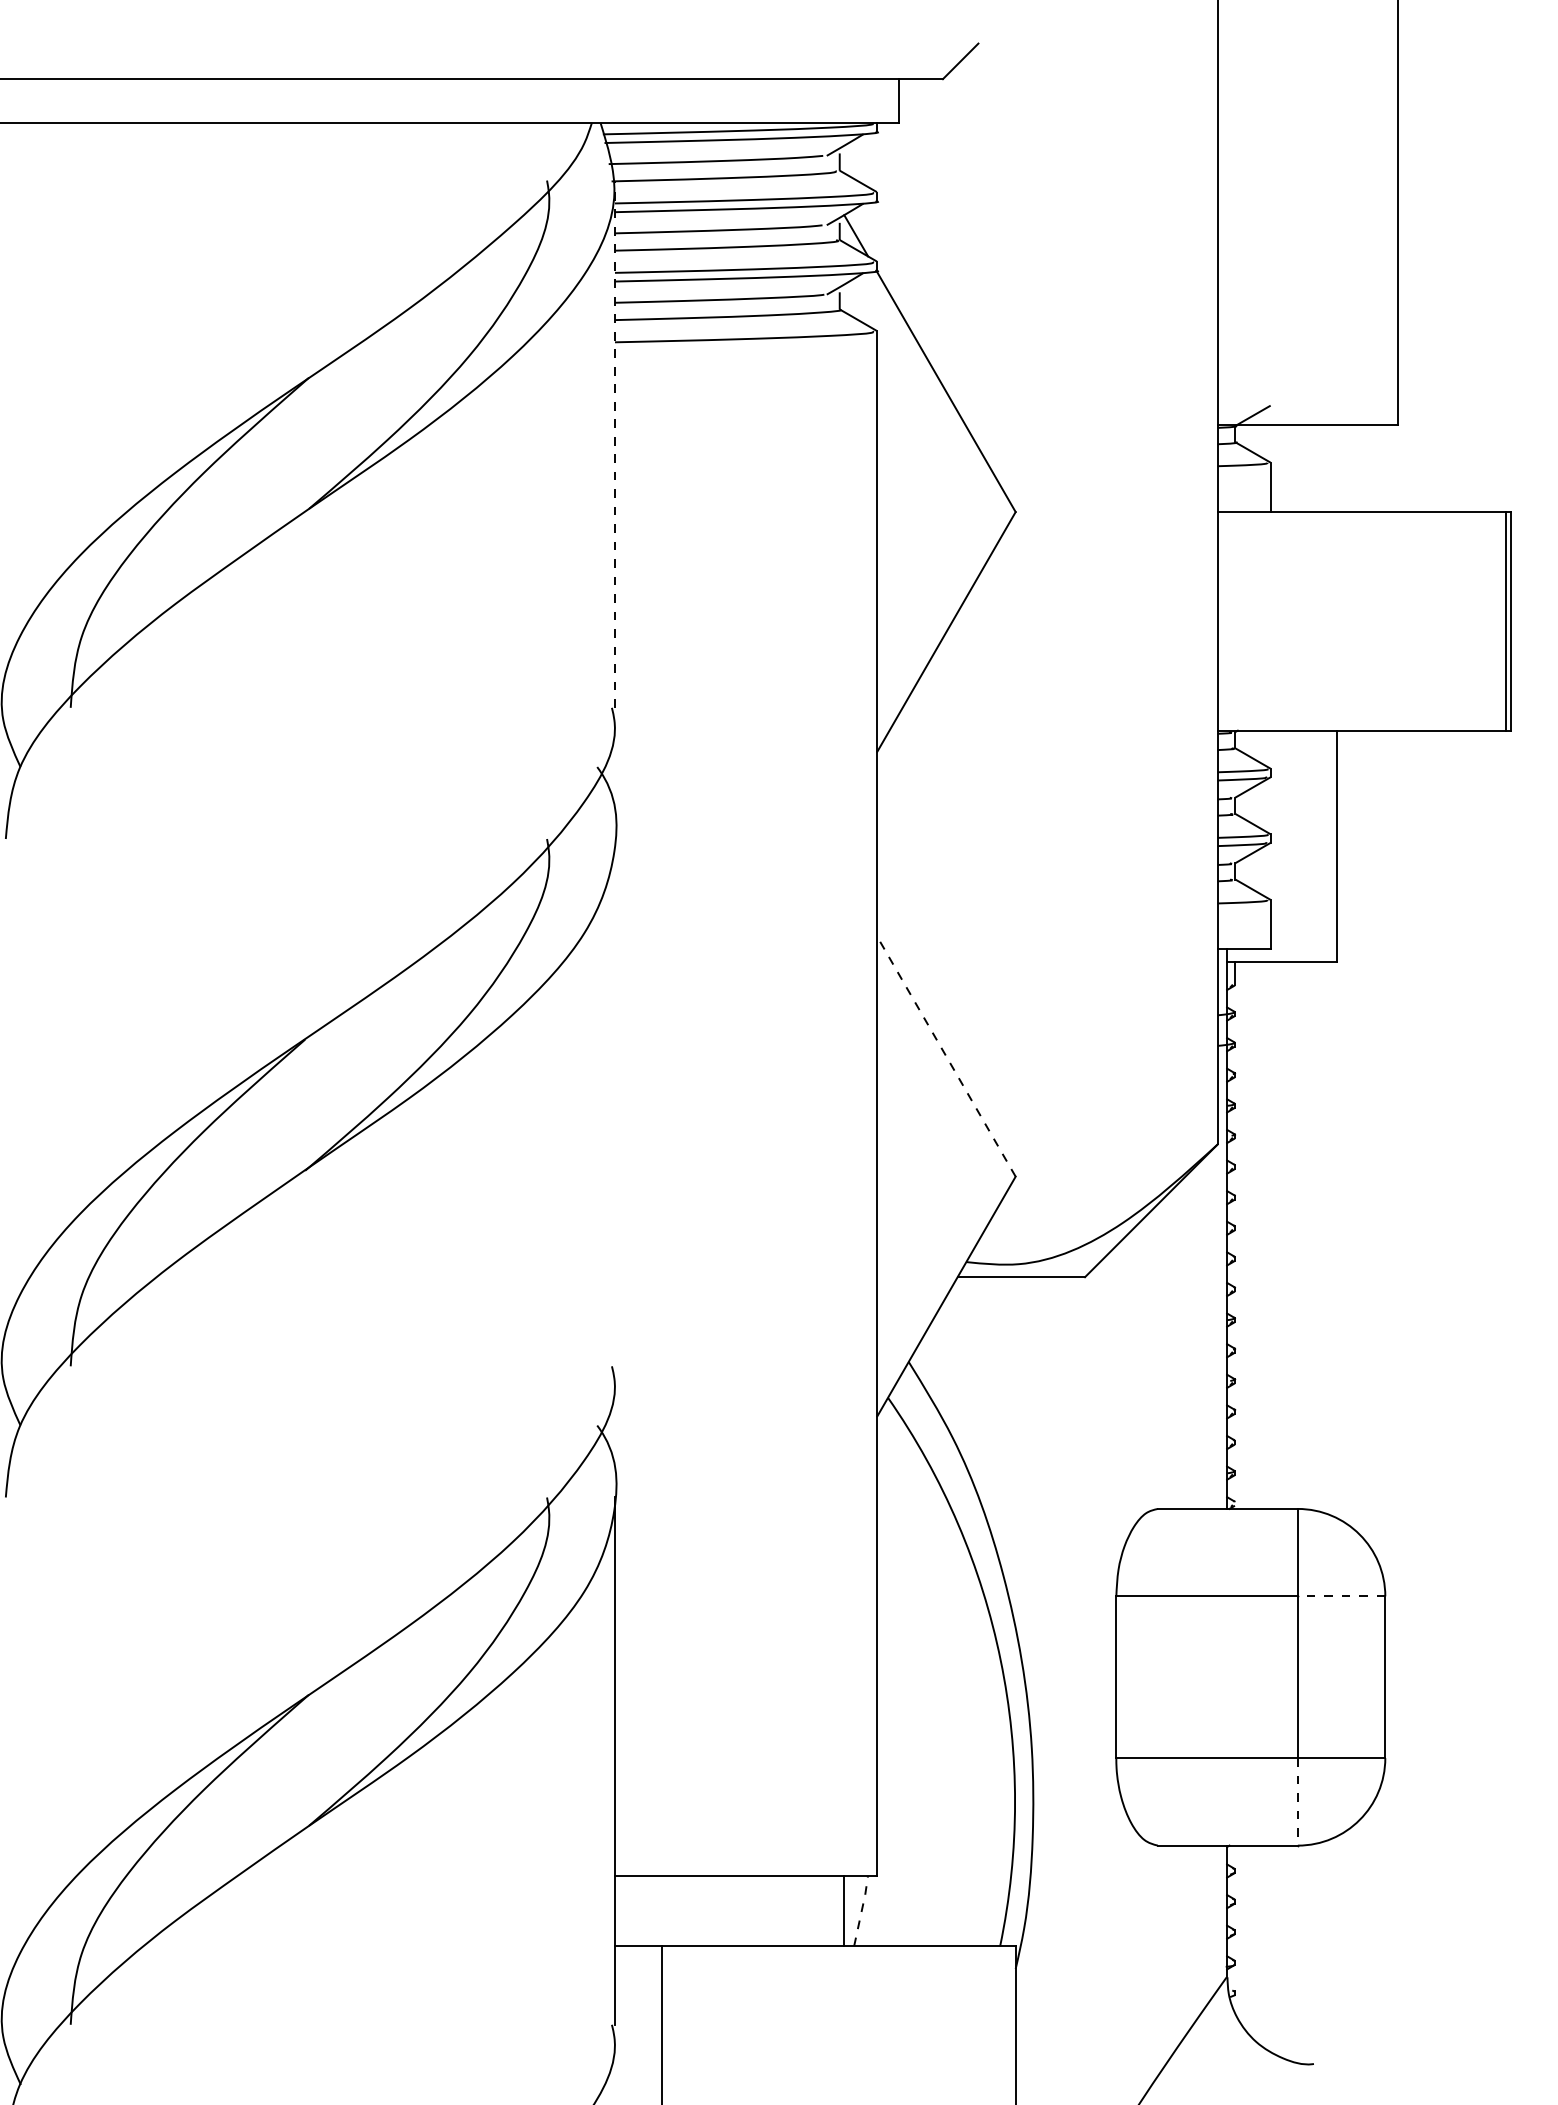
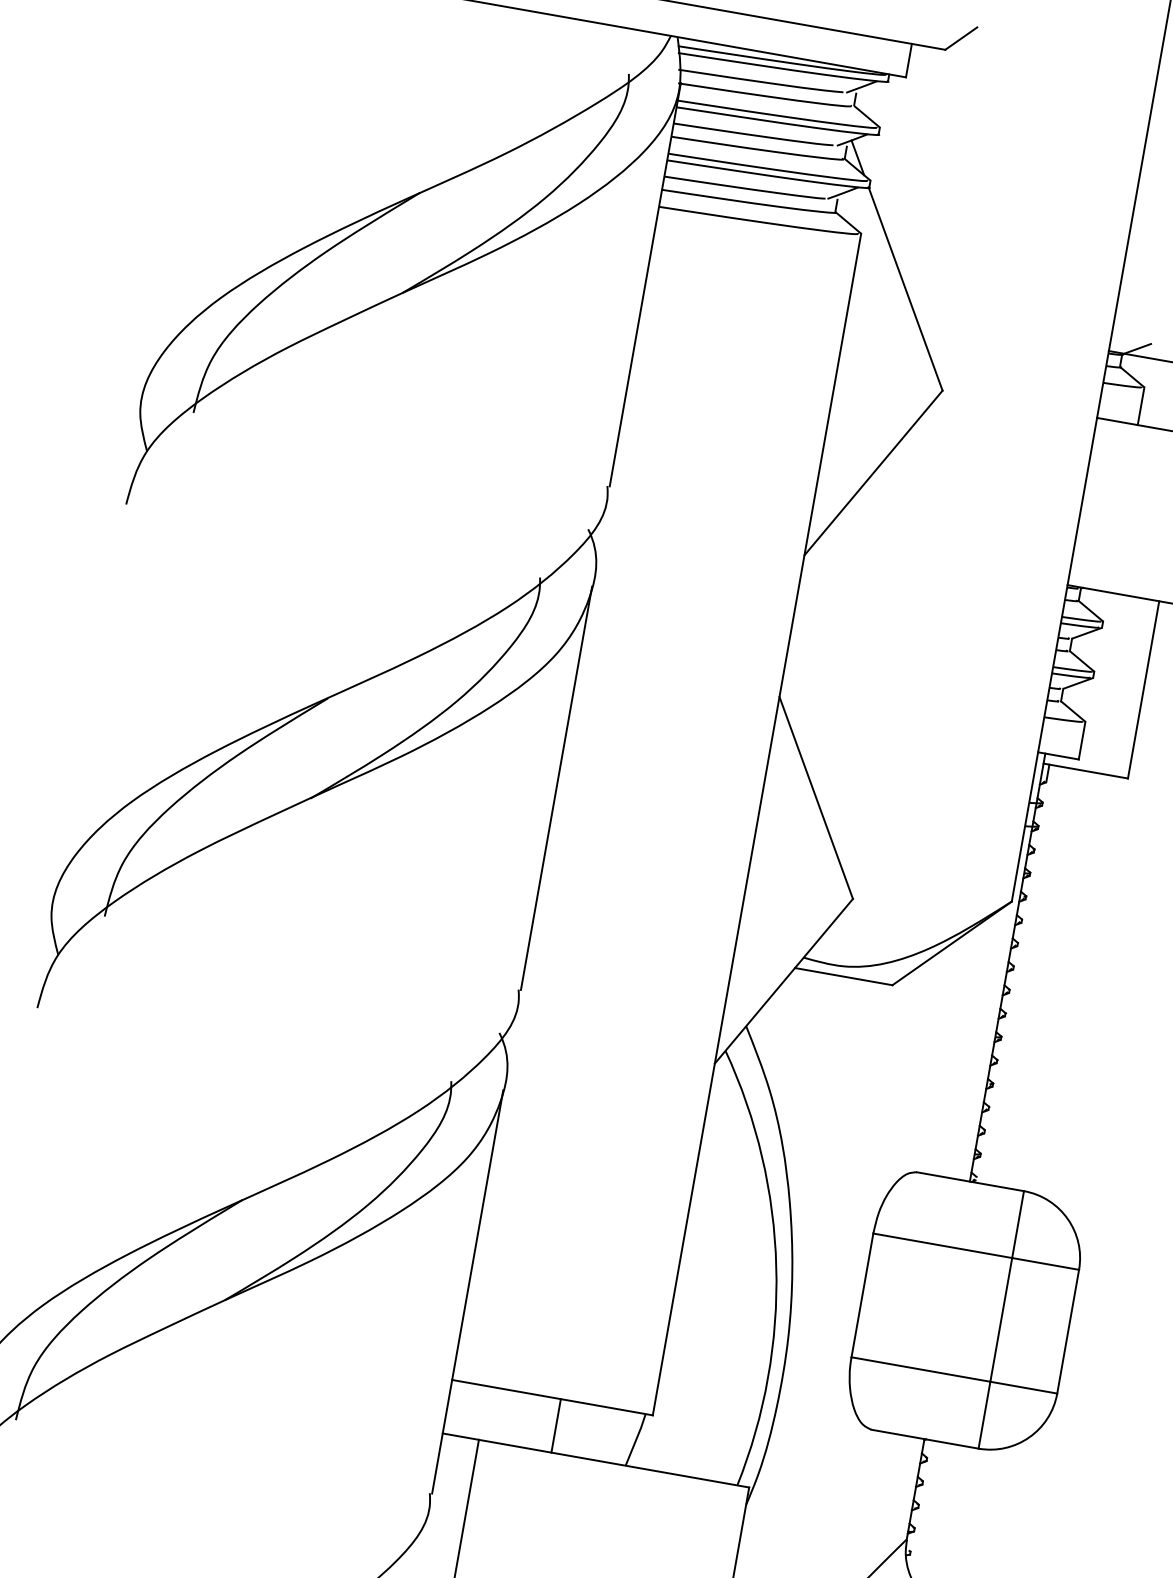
line: (614, 444) -> (644, 284), dashed -> solid
line: (946, 1056) -> (816, 797), dashed -> solid
line: (614, 1102) -> (556, 788), added
line: (1341, 1596) -> (1045, 1264), dashed -> solid
line: (1297, 1801) -> (984, 1414), dashed -> solid
line: (861, 1910) -> (636, 1439), dashed -> solid
line: (844, 1911) -> (556, 1426), moved

